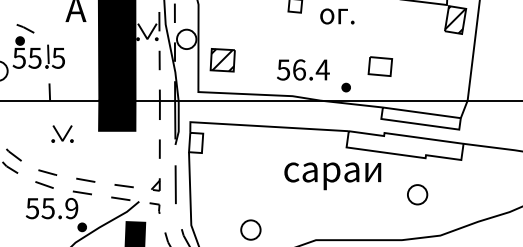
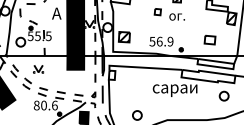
part: (379, 65) -> (209, 39), moved
text: (322, 69) -> (170, 41), 56.4 -> 56.9
part: (62, 134) -> (38, 69), moved
part: (416, 193) -> (223, 95), moved
text: (51, 208) -> (45, 105), 55.9 -> 80.6

